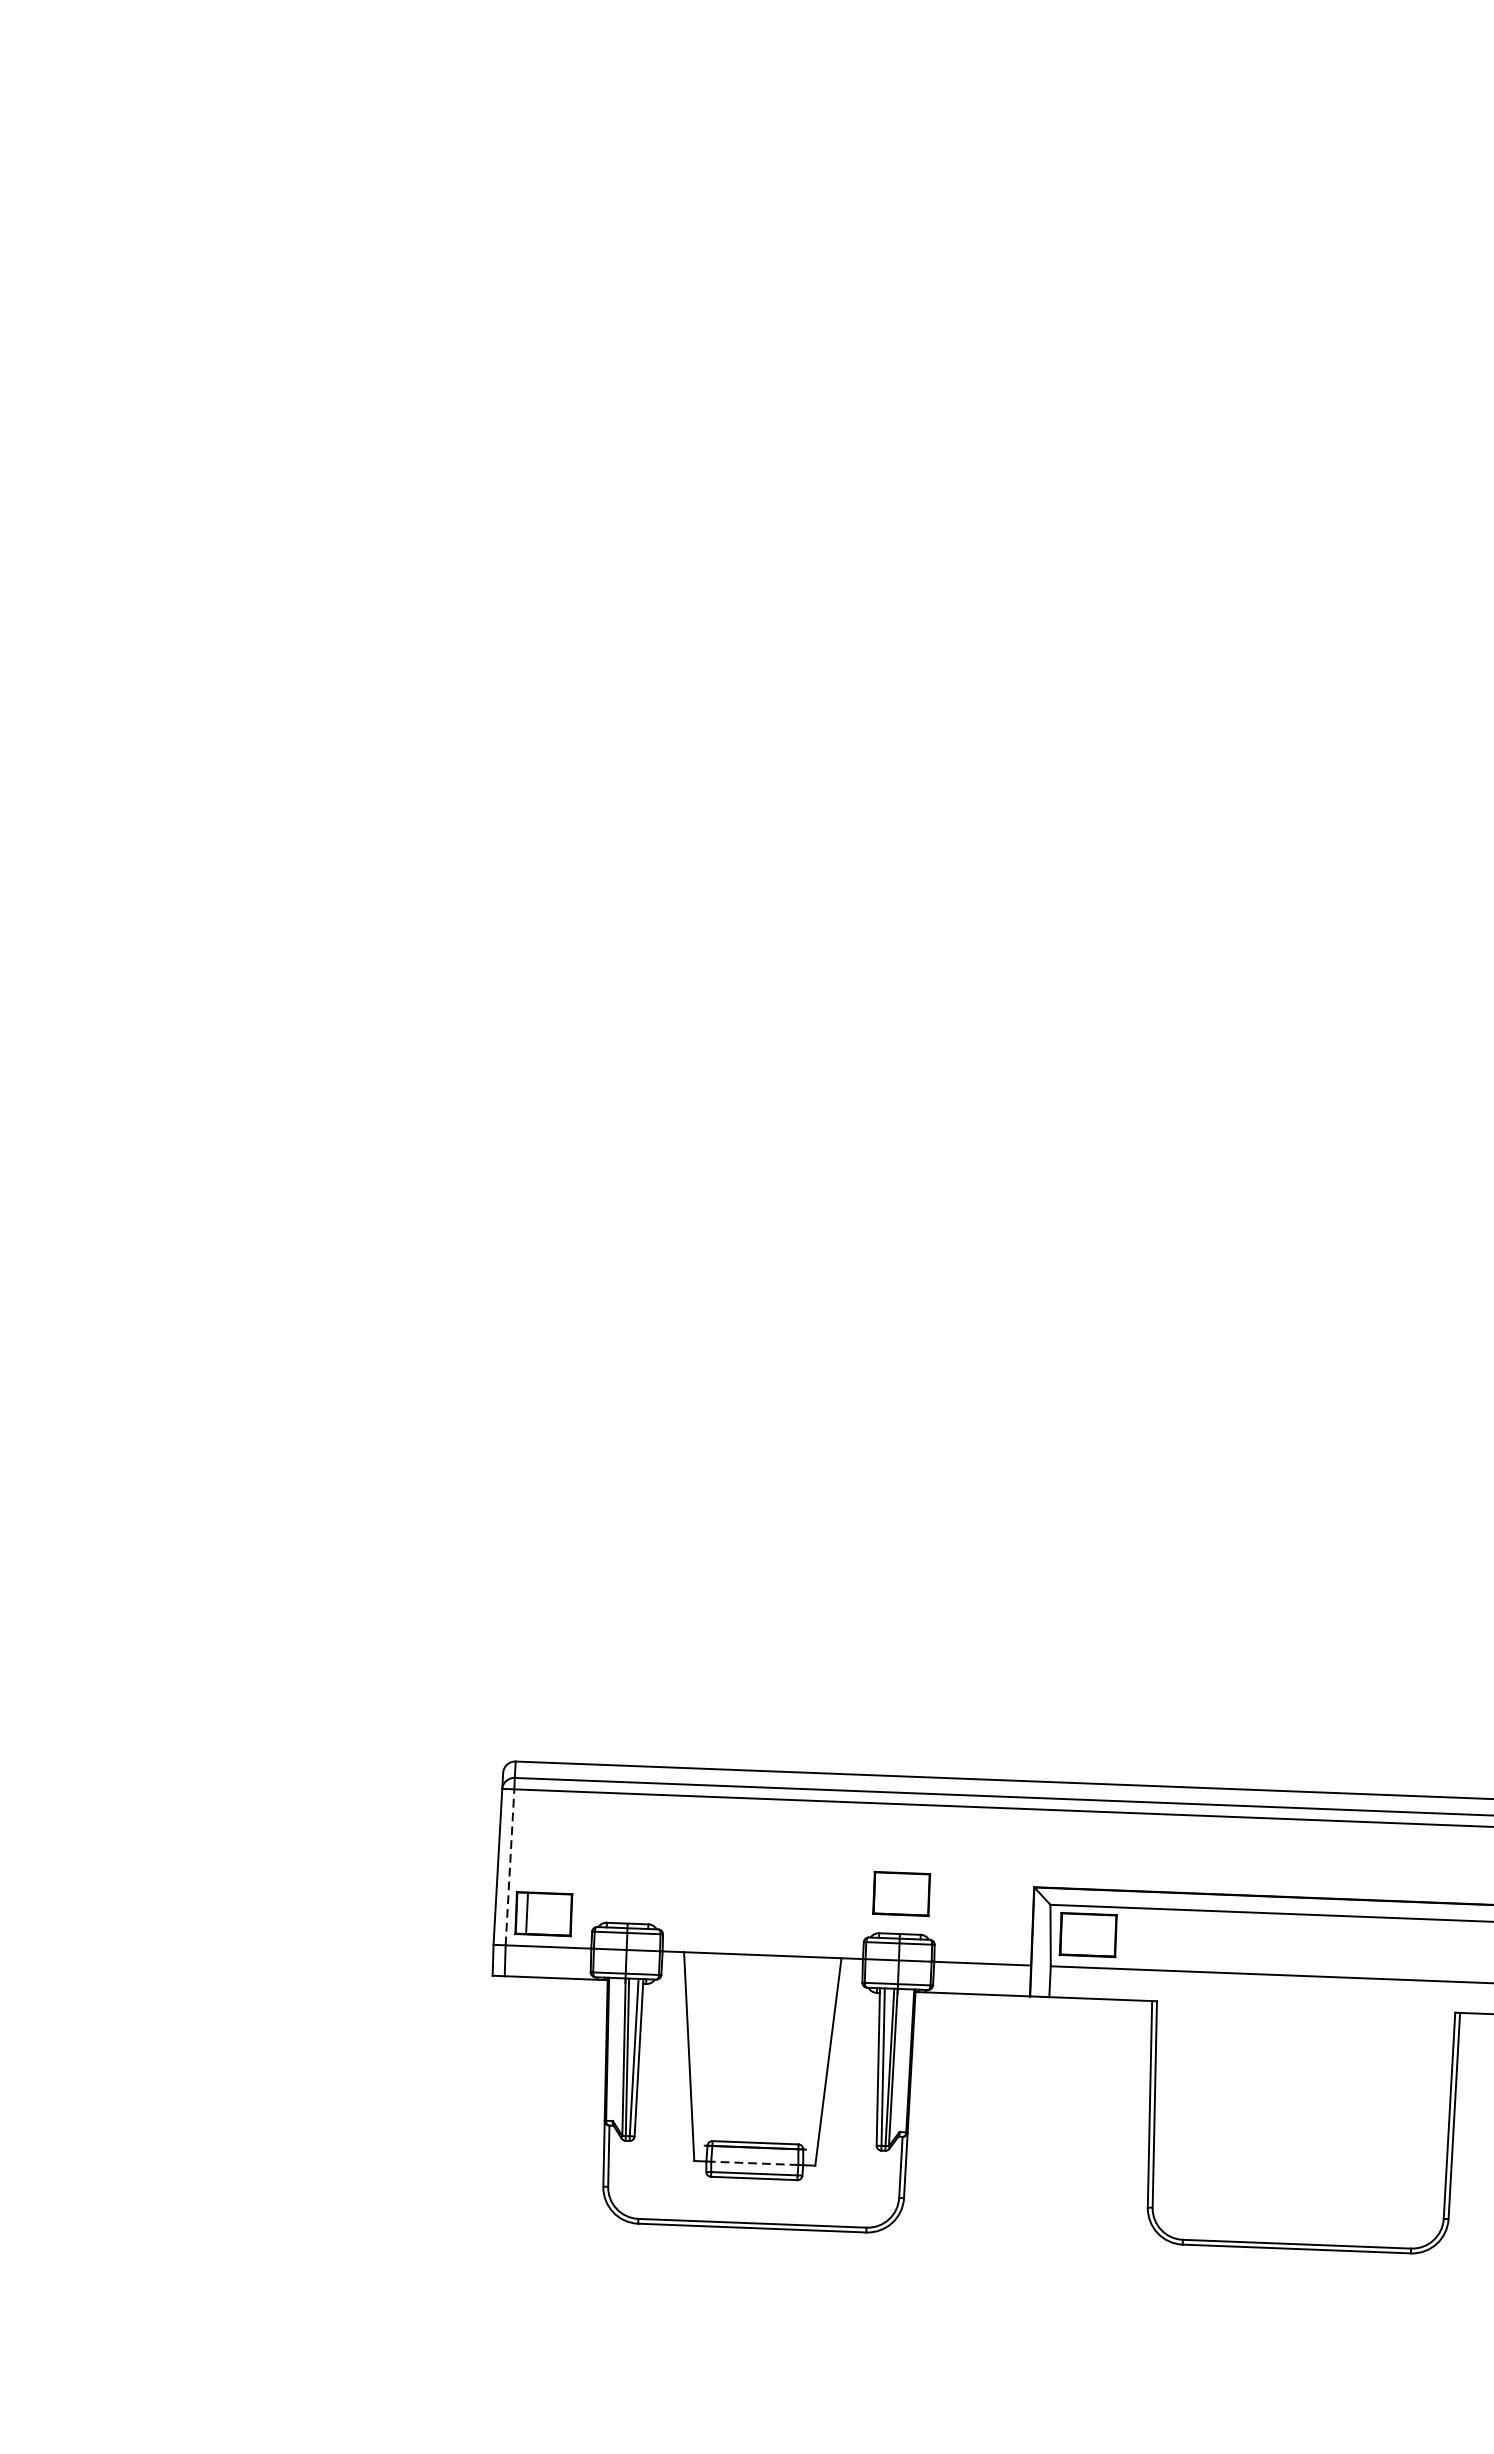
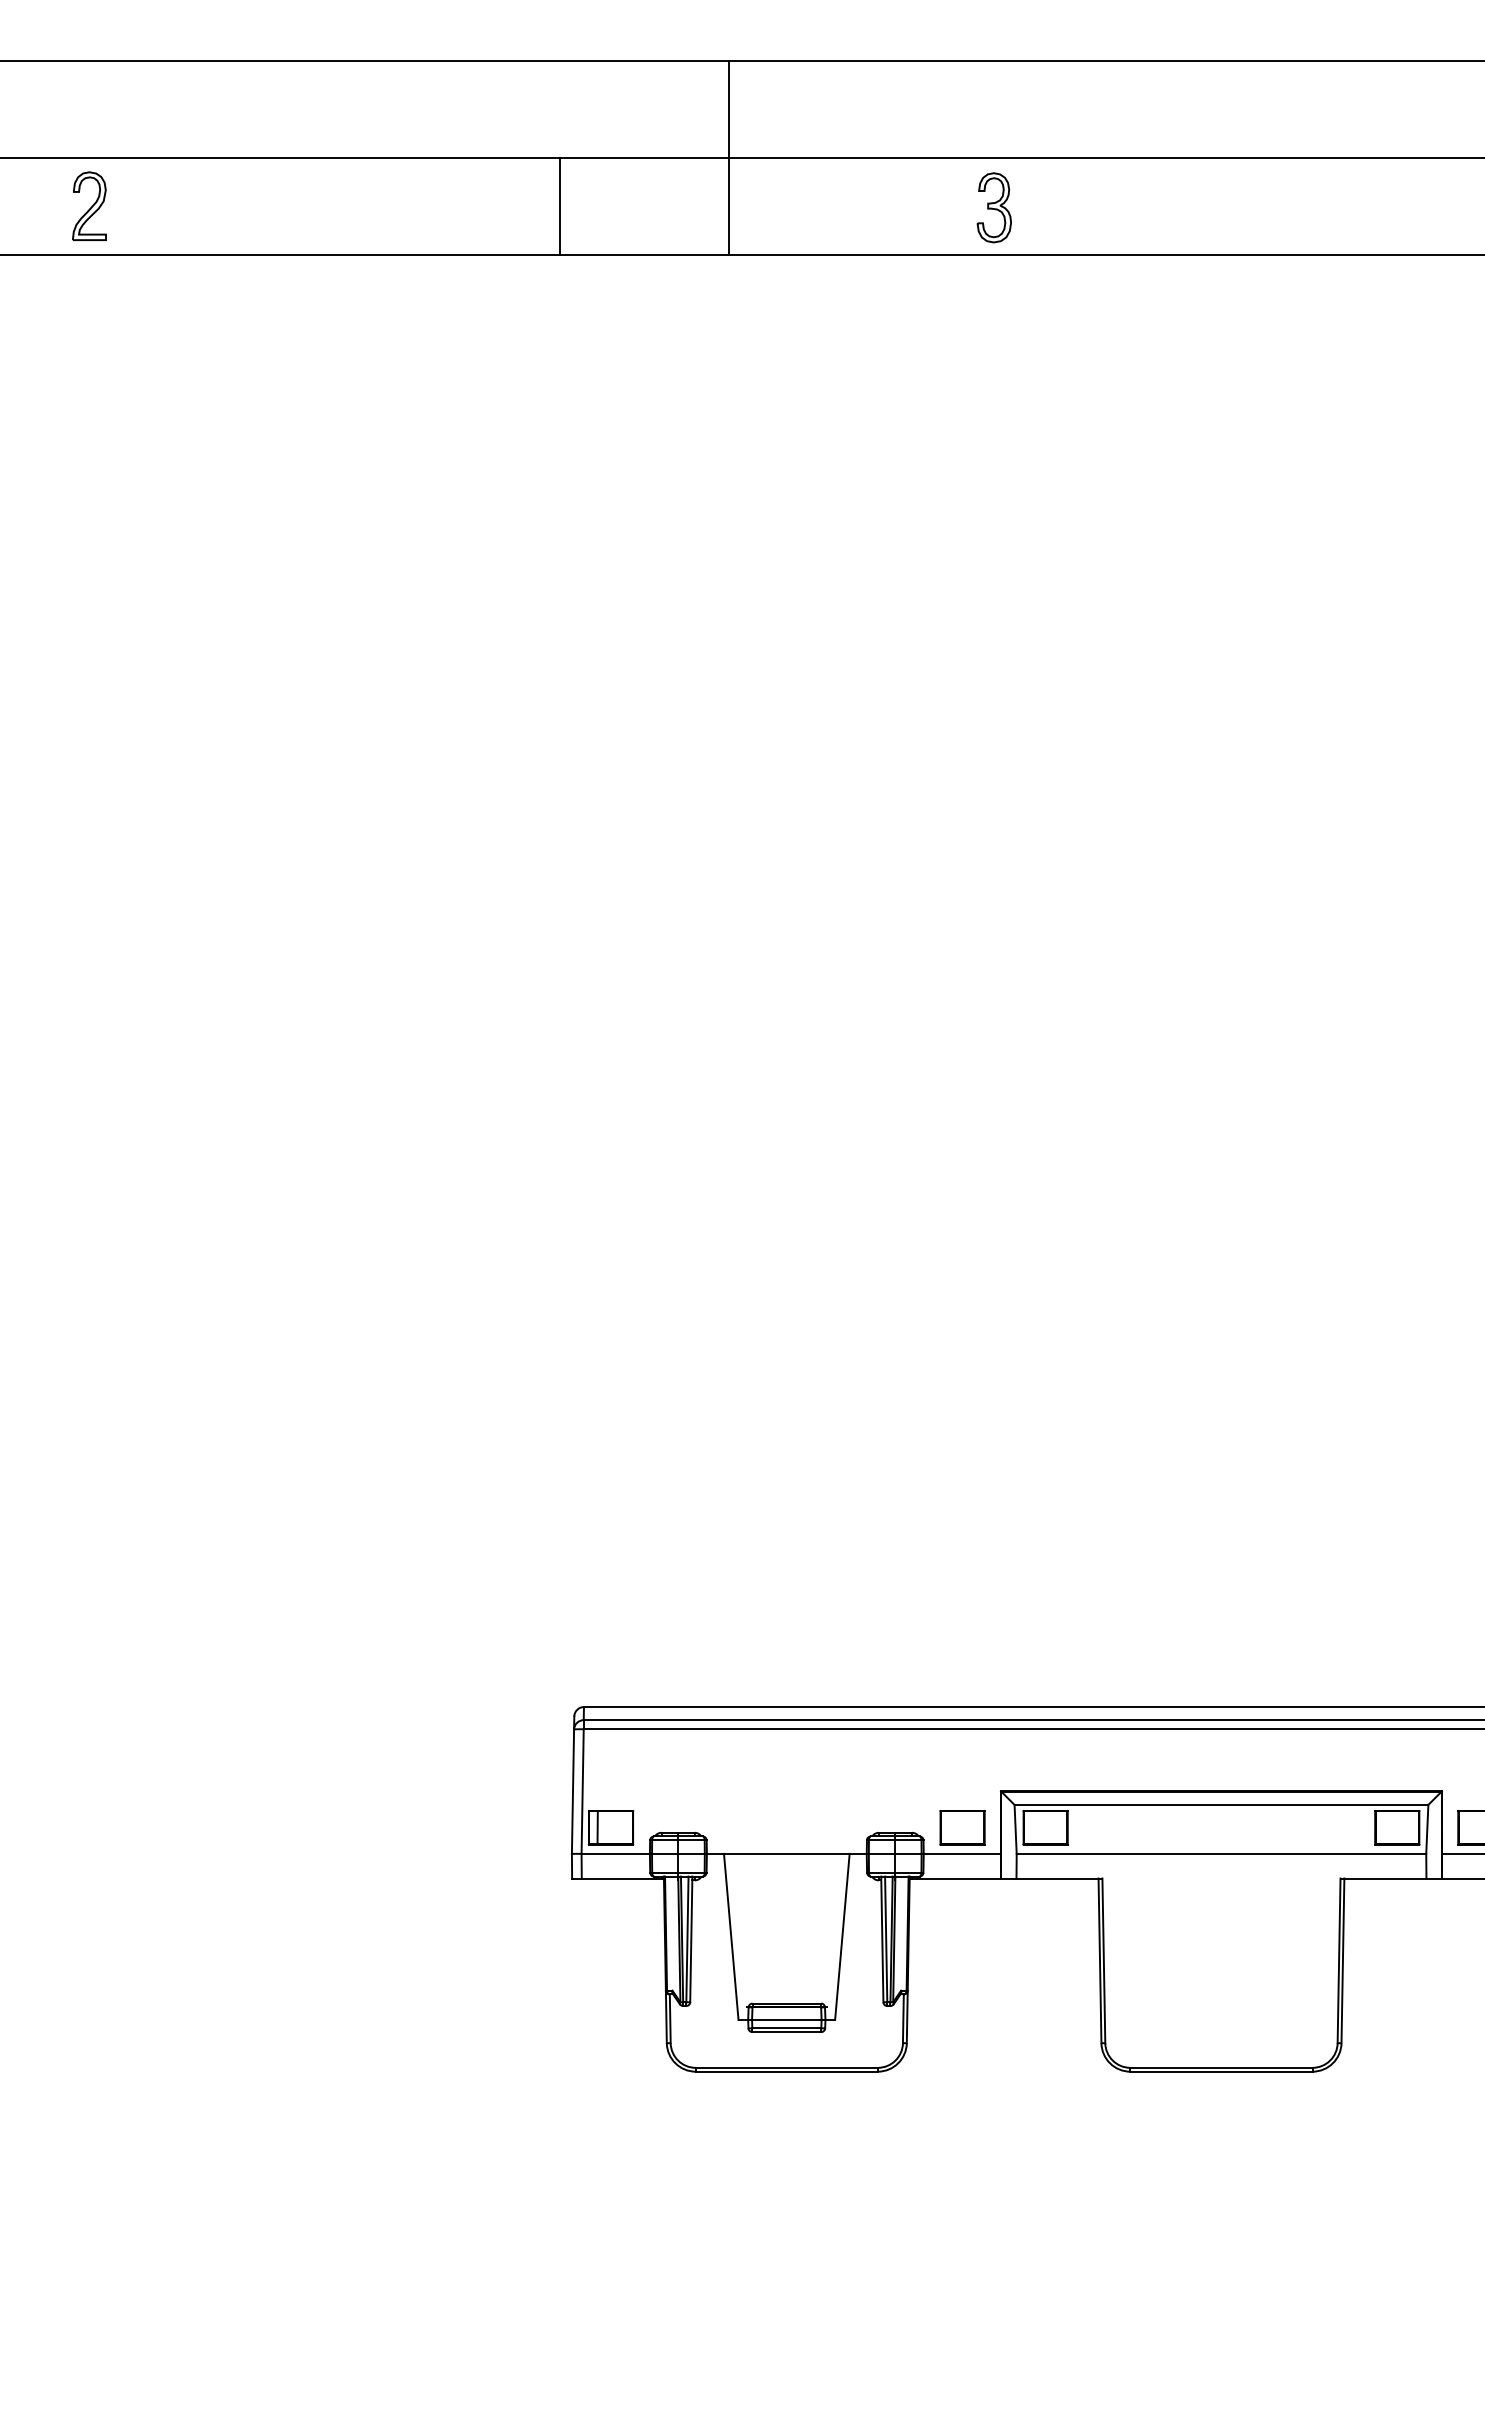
line: (509, 1867) -> (582, 1791), dashed -> solid
part: (901, 1893) -> (962, 1827), moved
line: (754, 2163) -> (786, 2020), dashed -> solid

